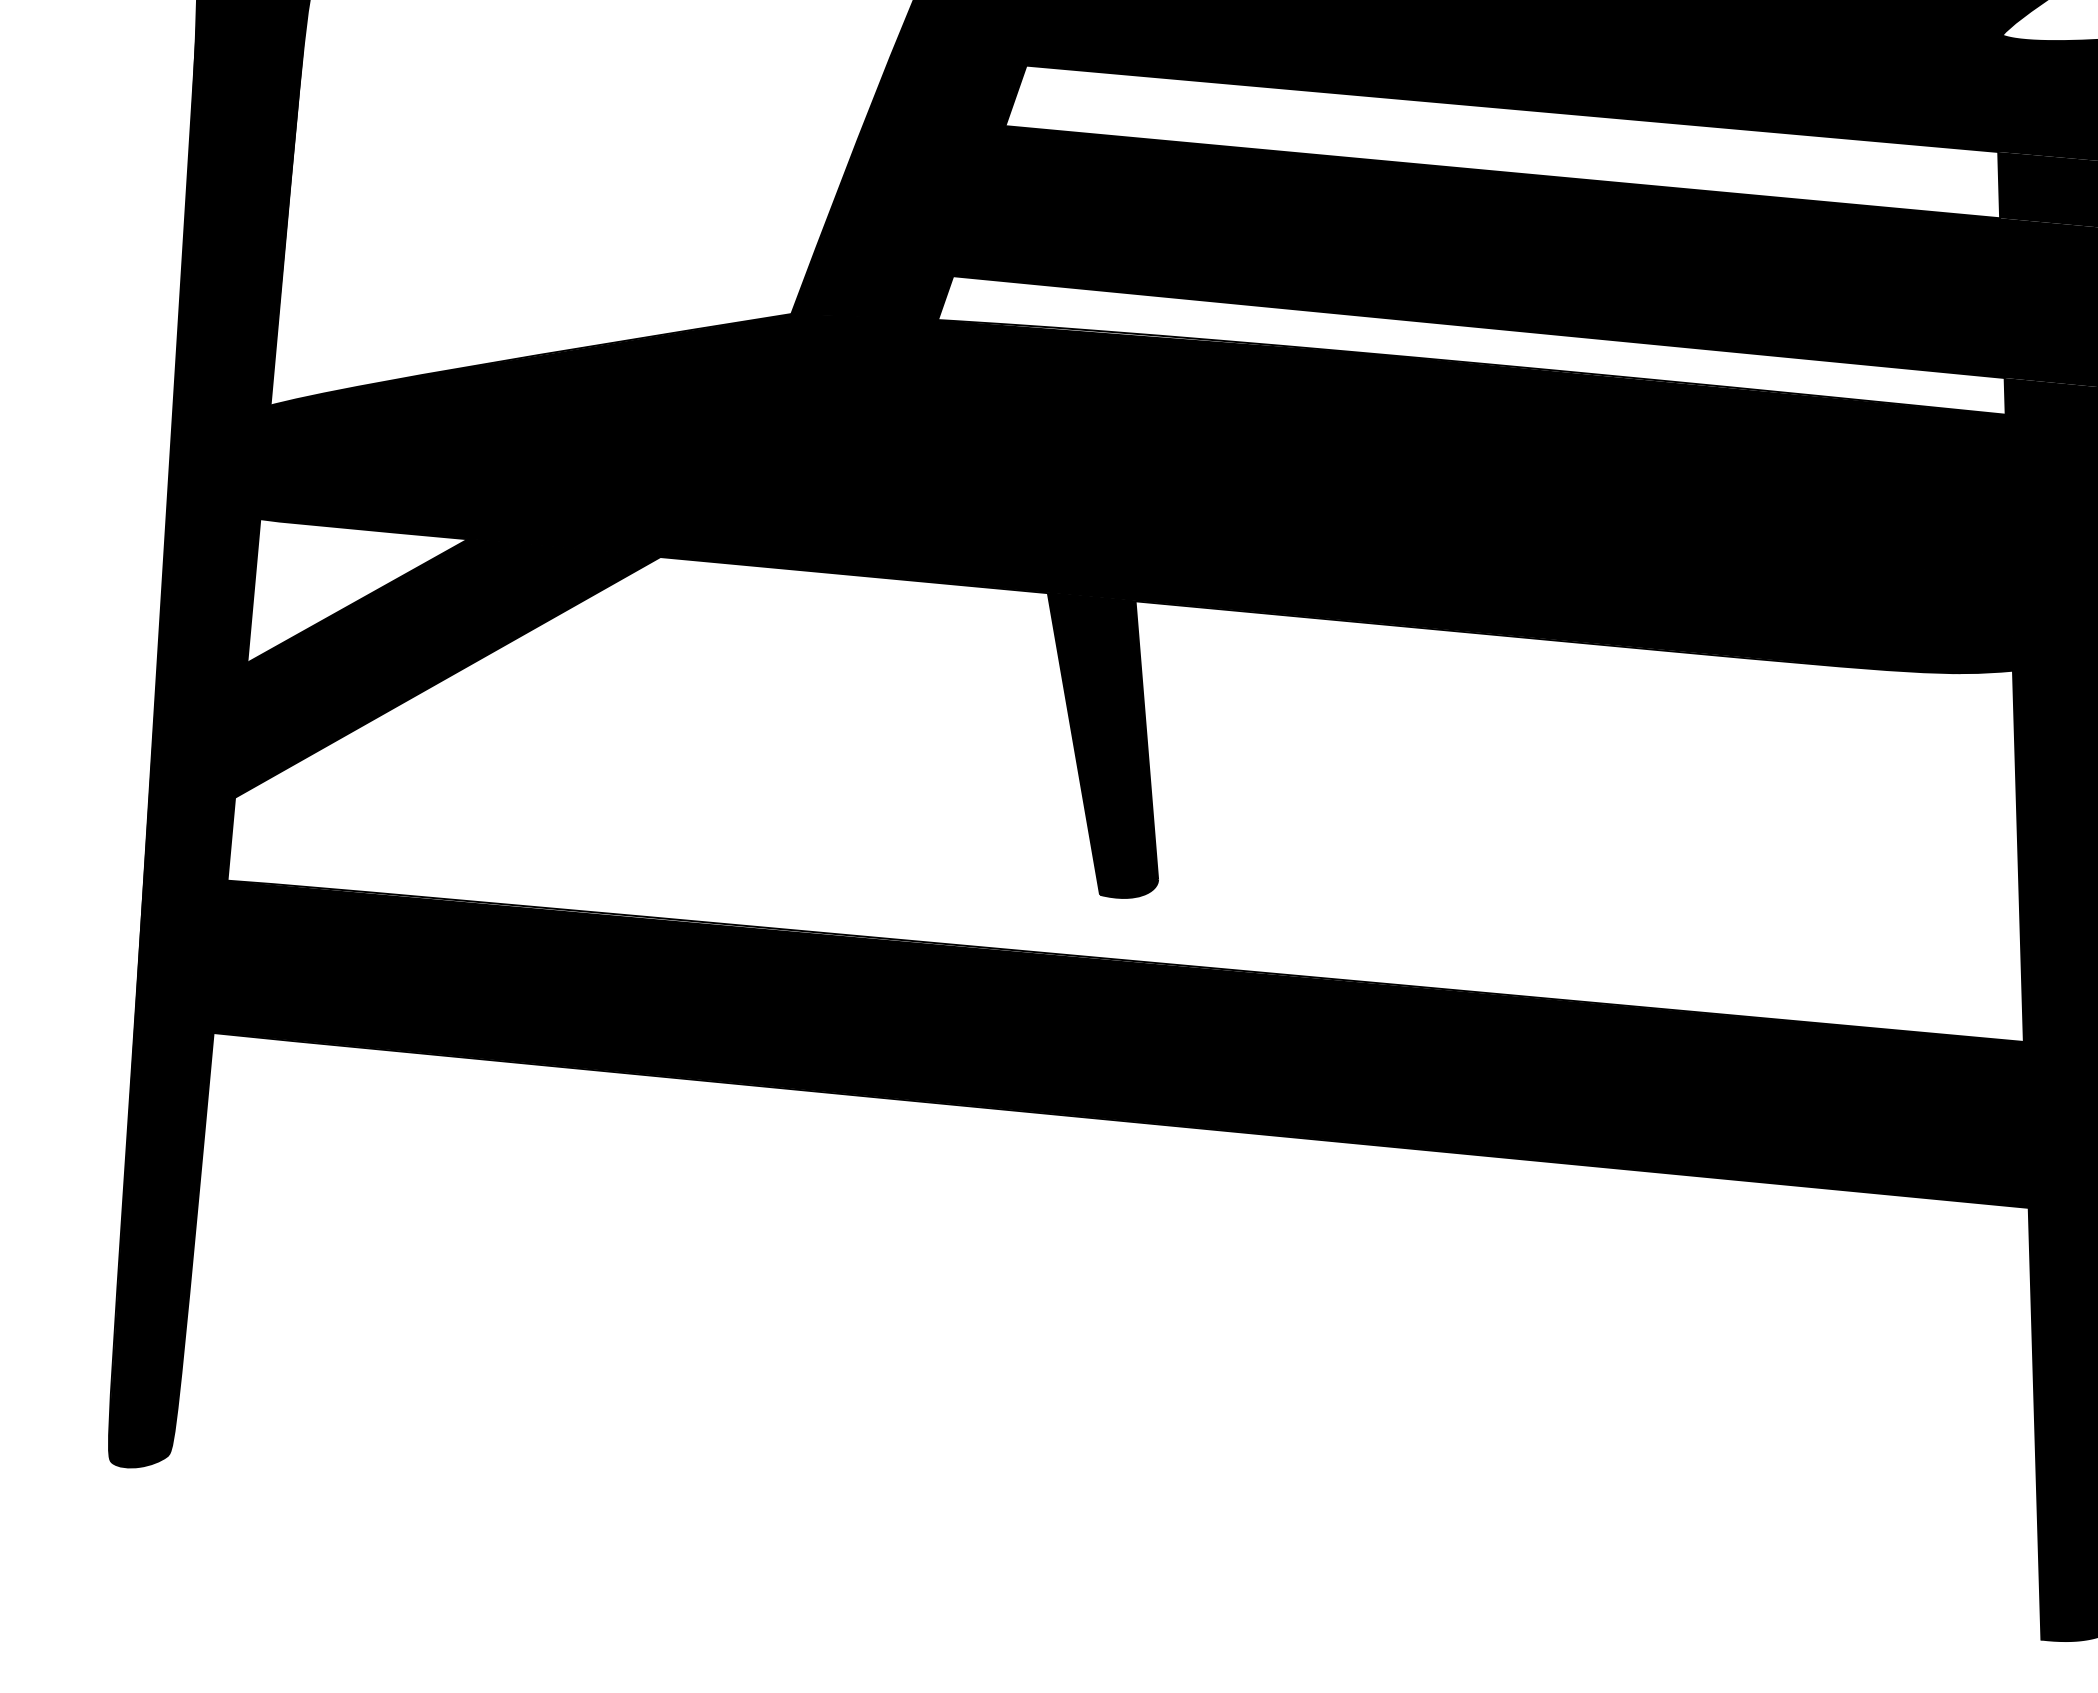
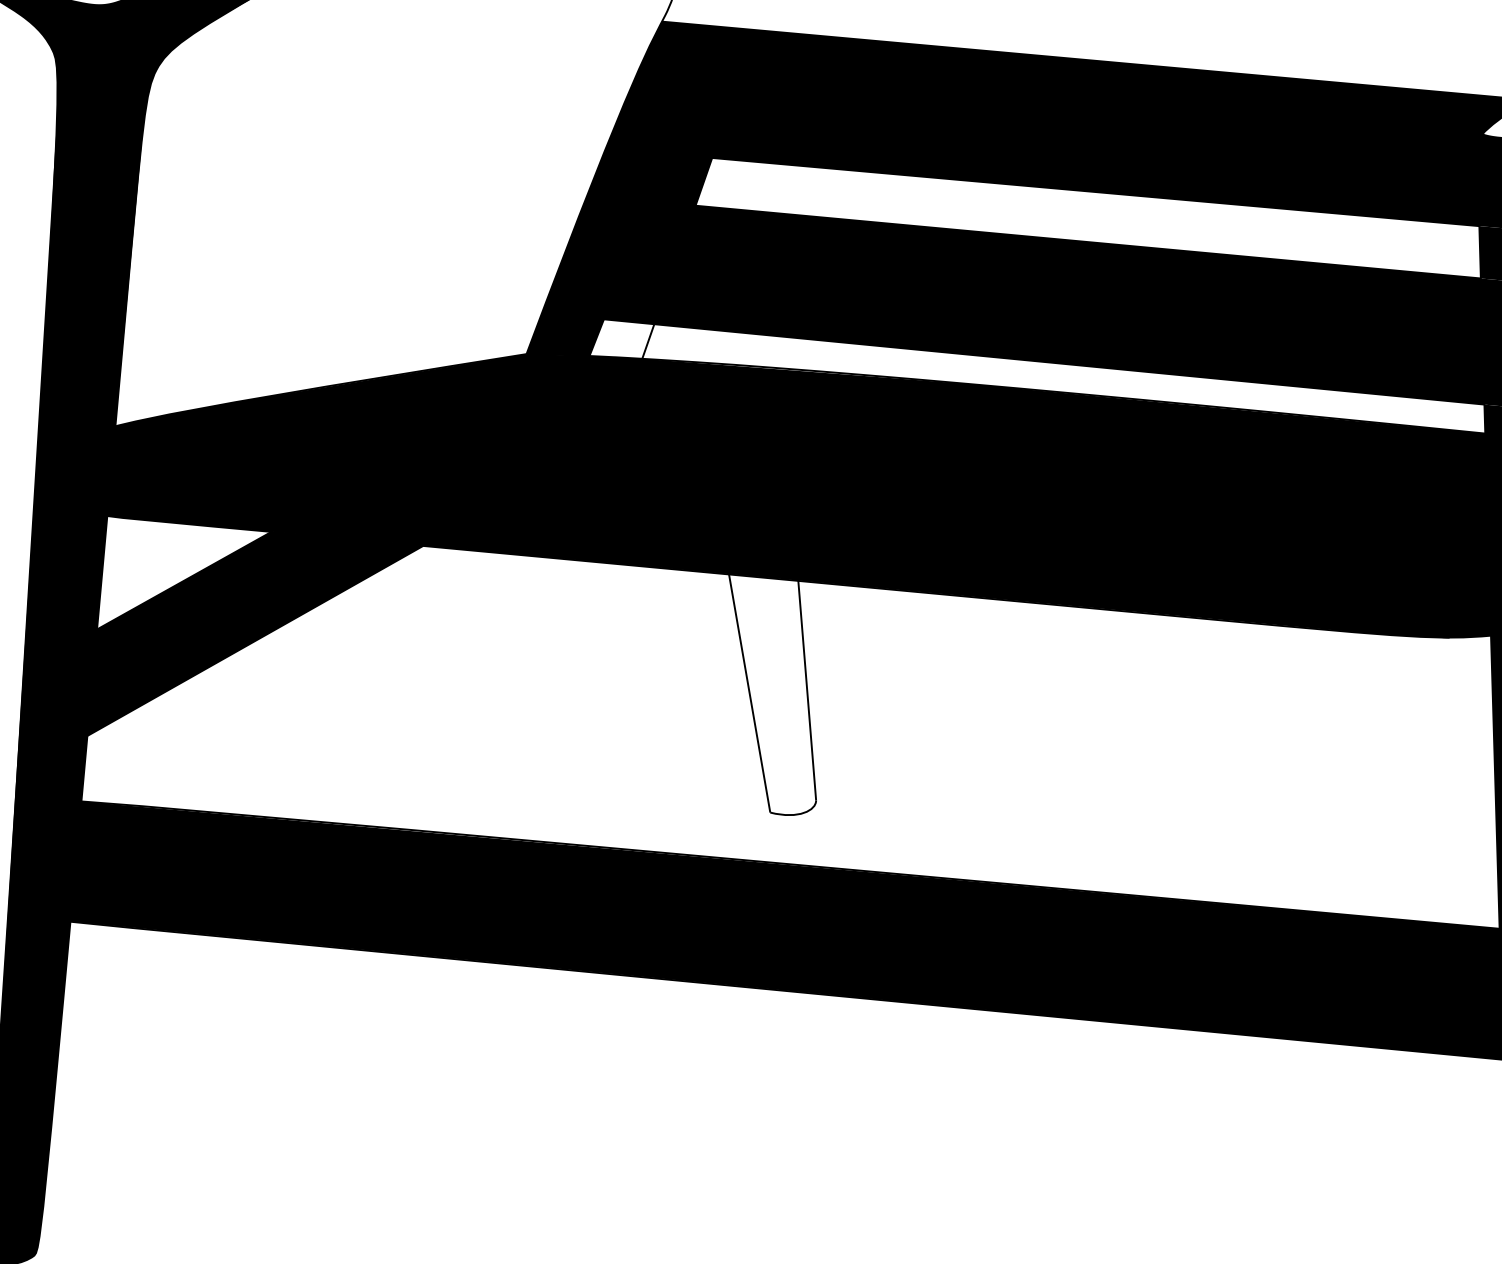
fill: (912, 295) -> (622, 339), removed
fill: (1102, 745) -> (772, 694), removed

